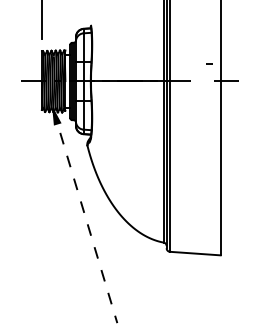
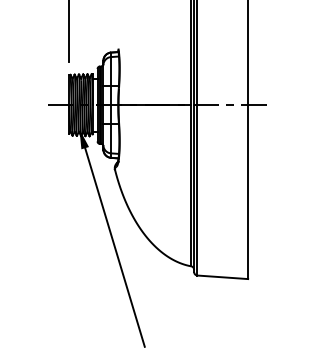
part: (209, 63) -> (229, 104), moved
line: (85, 216) -> (112, 240), dashed -> solid

